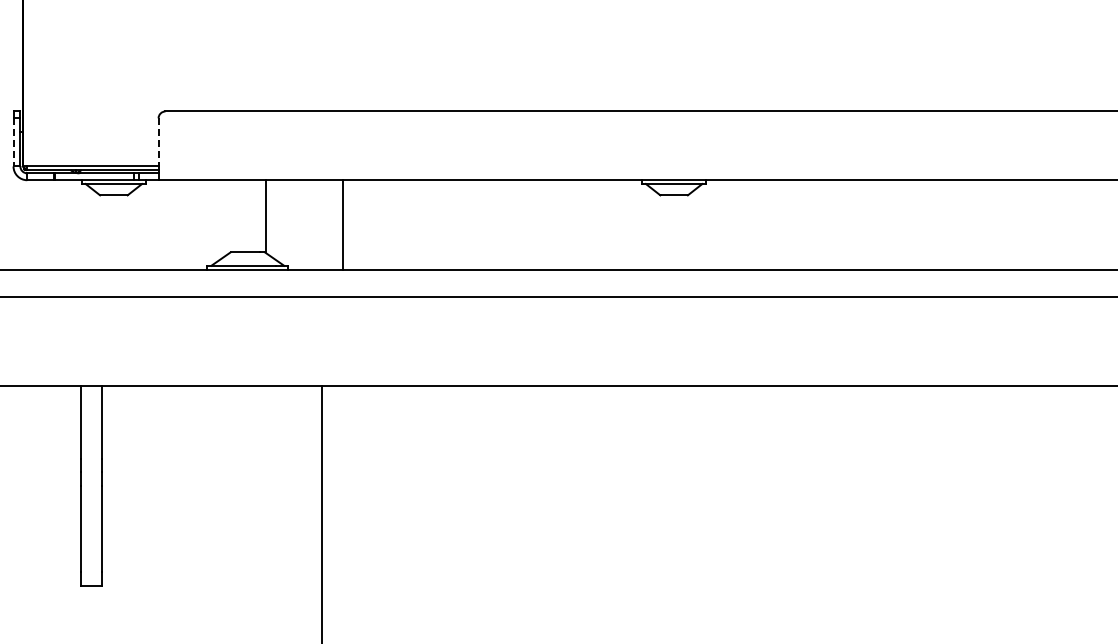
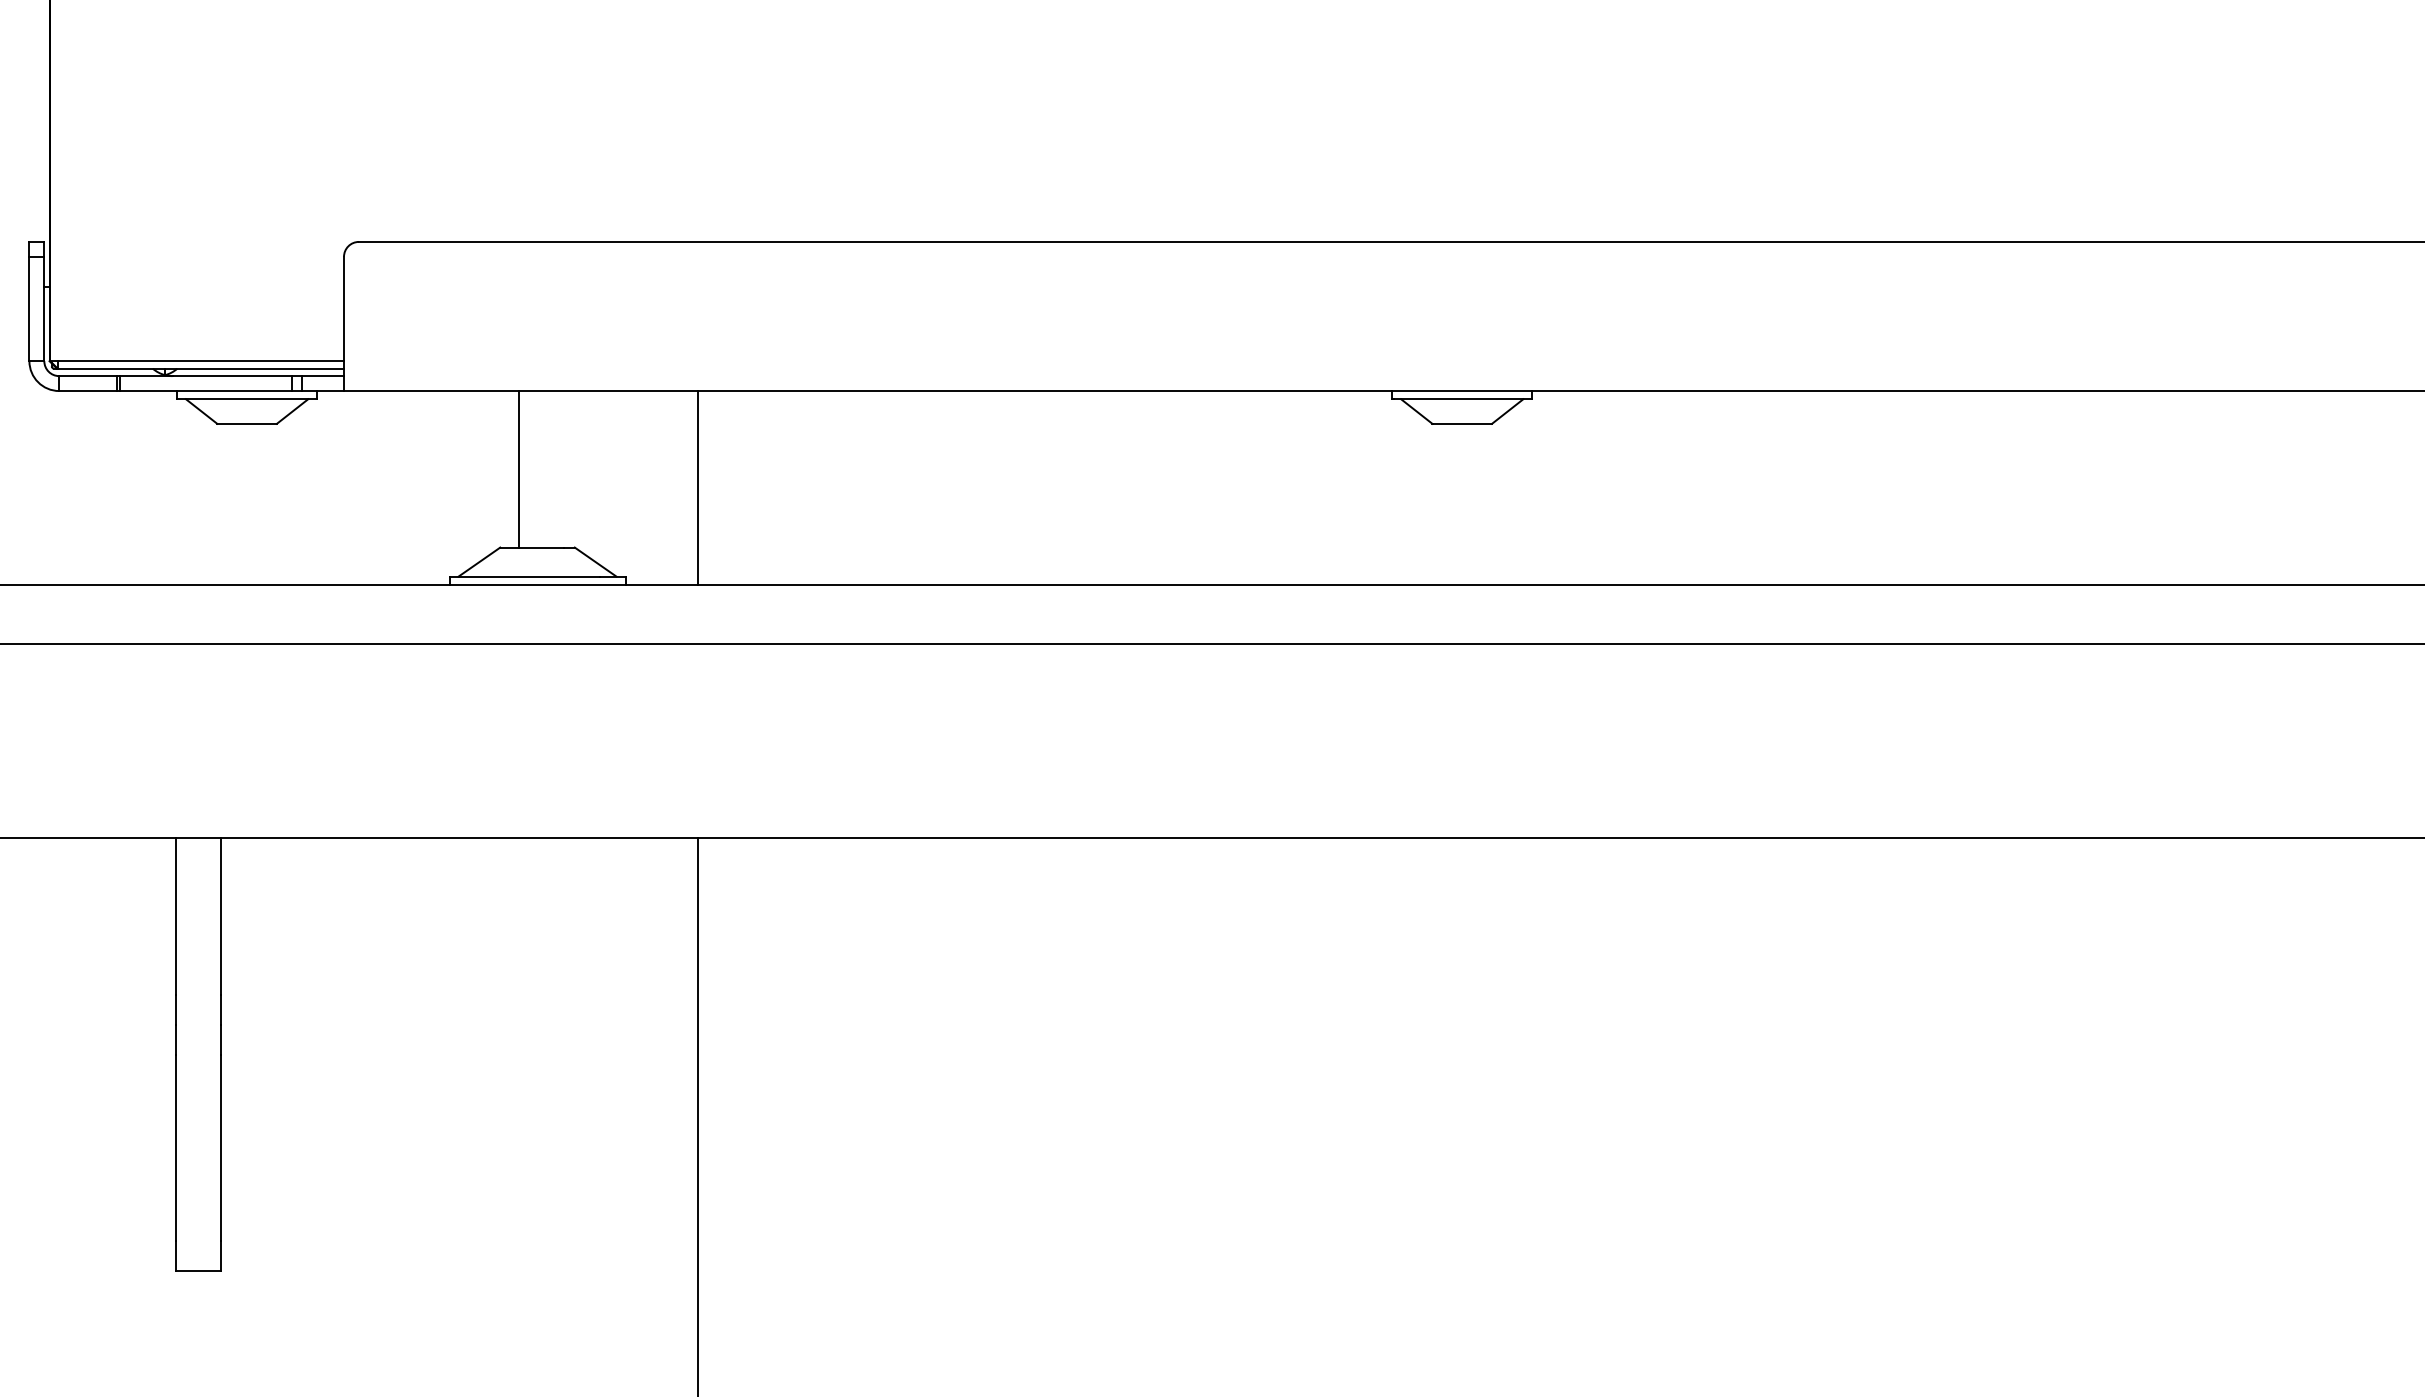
line: (13, 142) -> (29, 309), dashed -> solid
line: (158, 144) -> (343, 313), dashed -> solid
line: (266, 216) -> (519, 469), moved
line: (342, 224) -> (697, 487), moved

